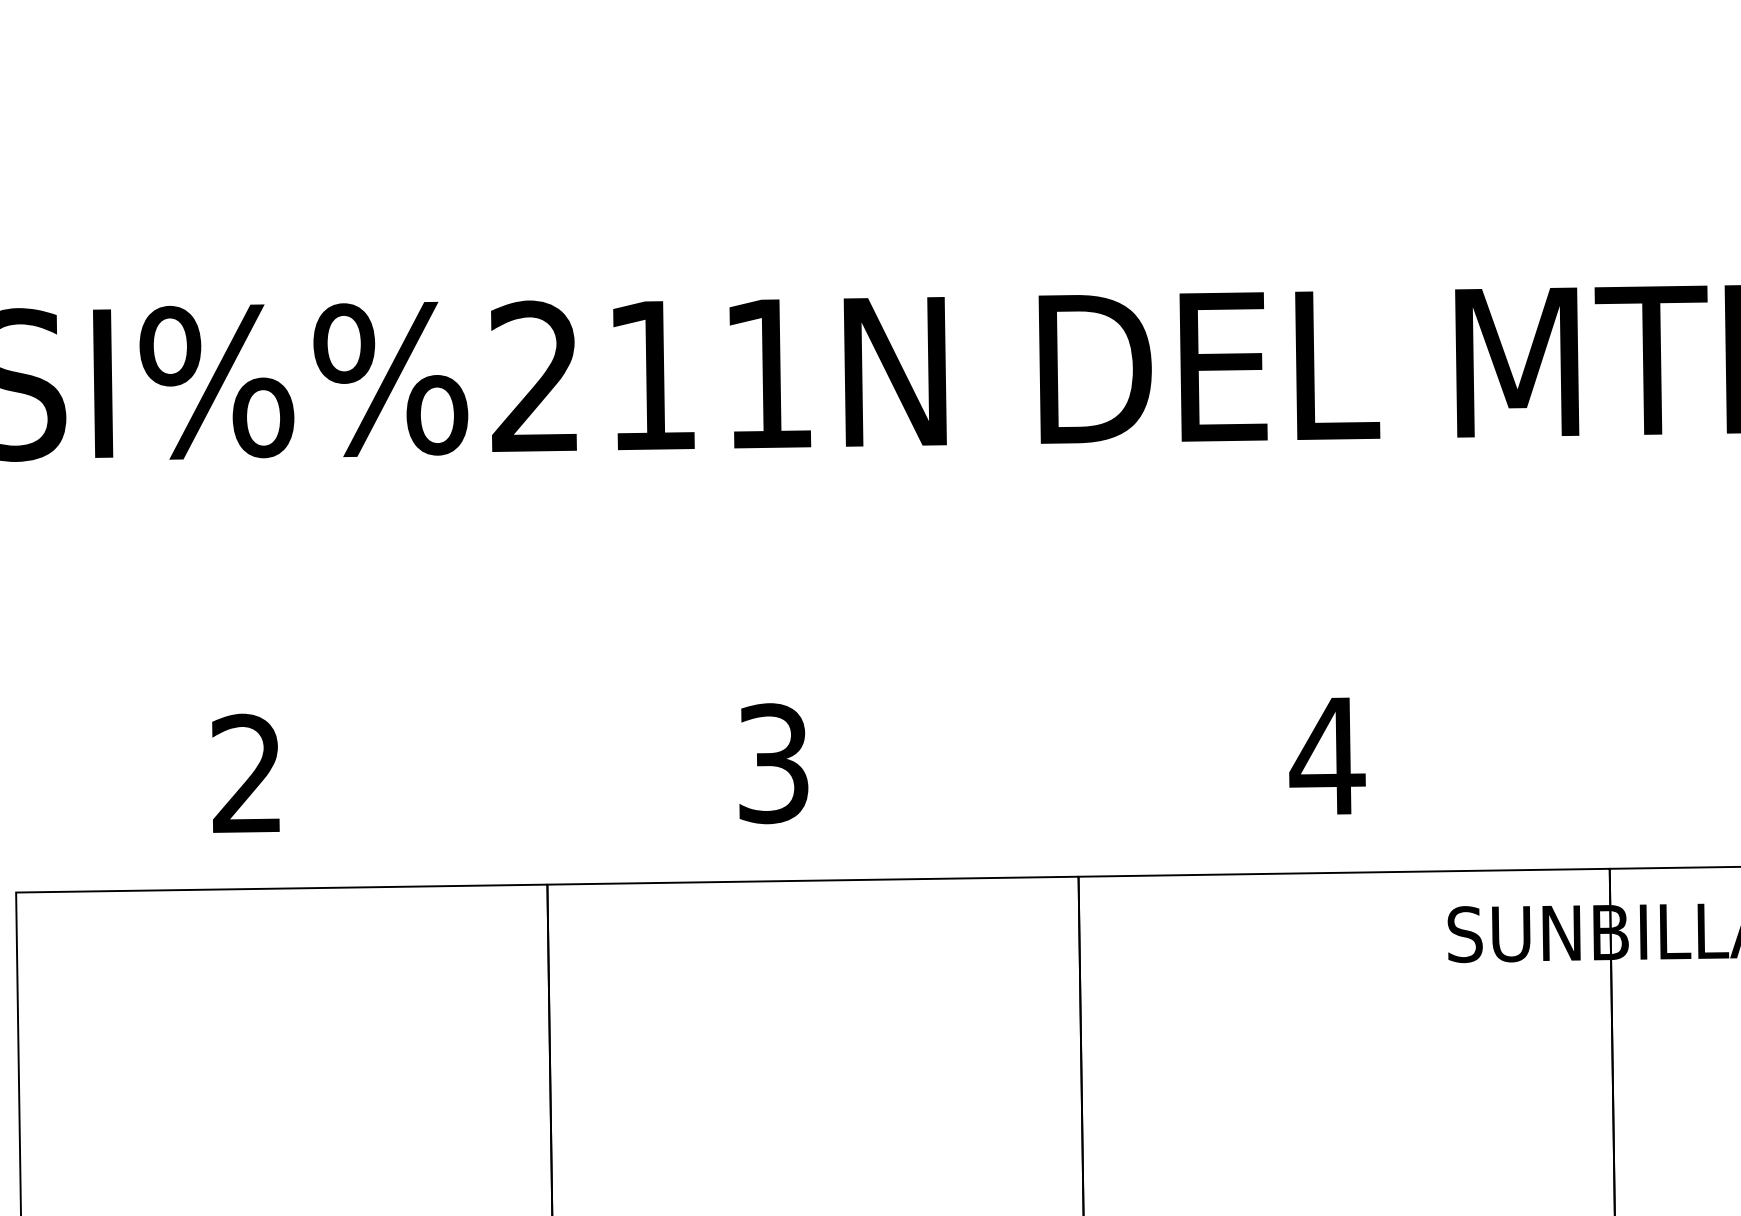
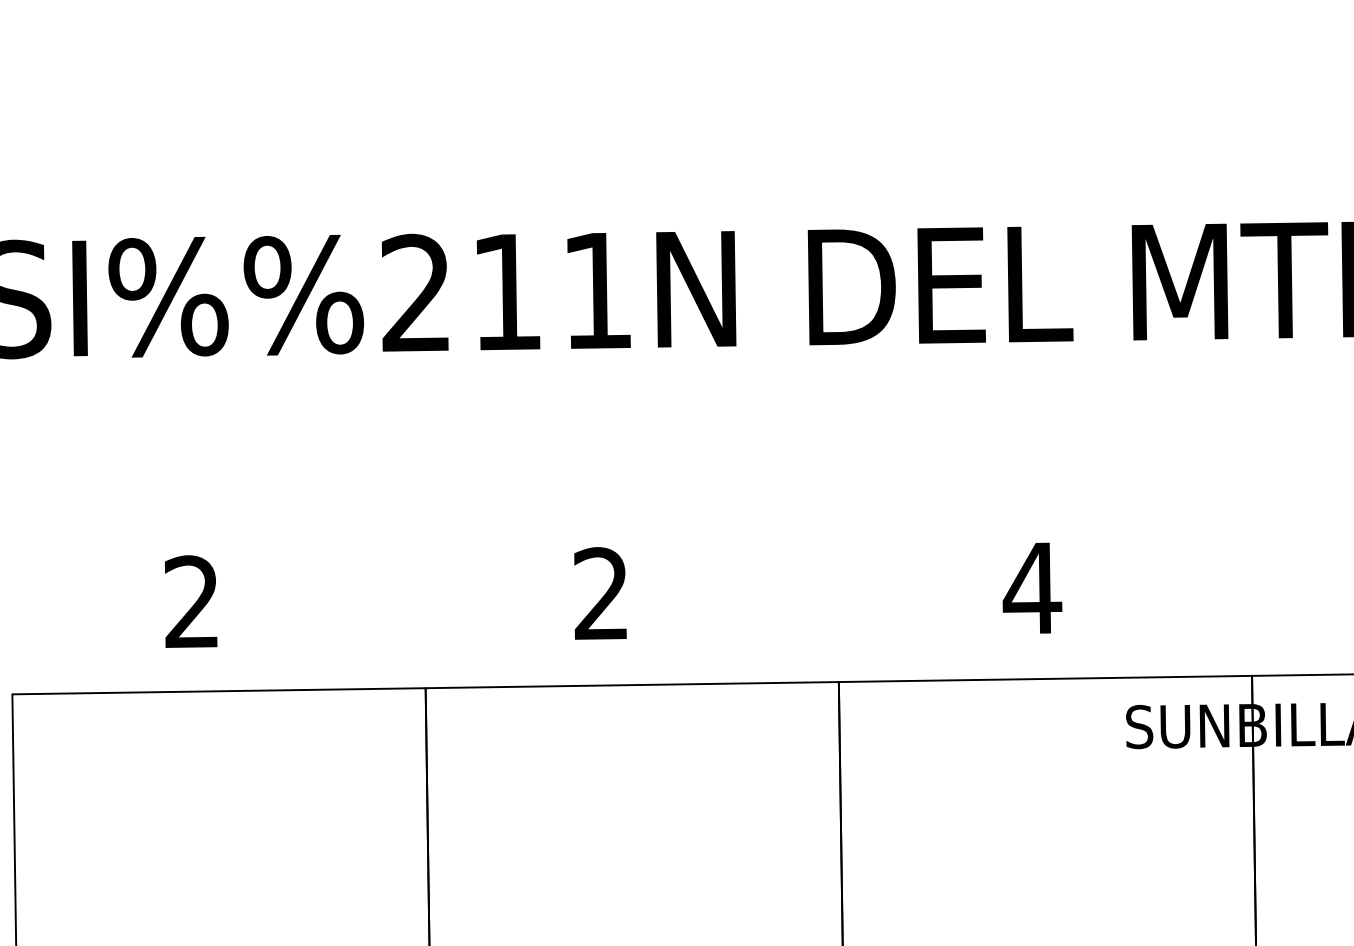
text: (773, 763) -> (601, 593), 3 -> 2

